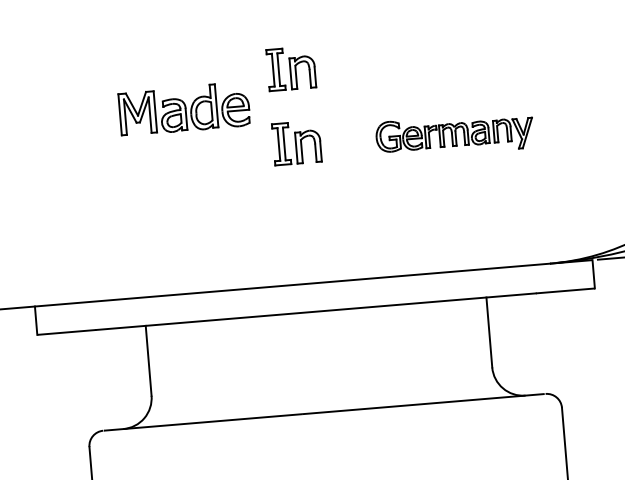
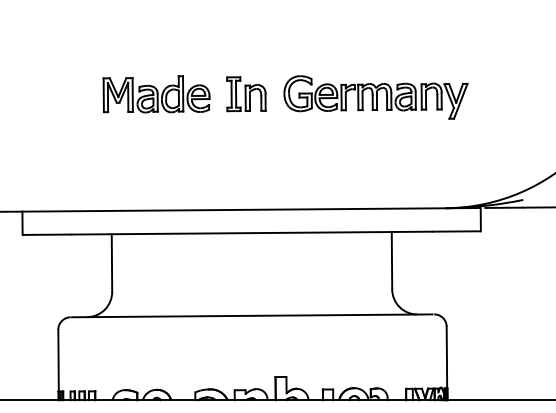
part: (291, 69) -> (246, 33), removed
part: (184, 109) -> (156, 94), moved
part: (454, 135) -> (375, 97), size x1.43

